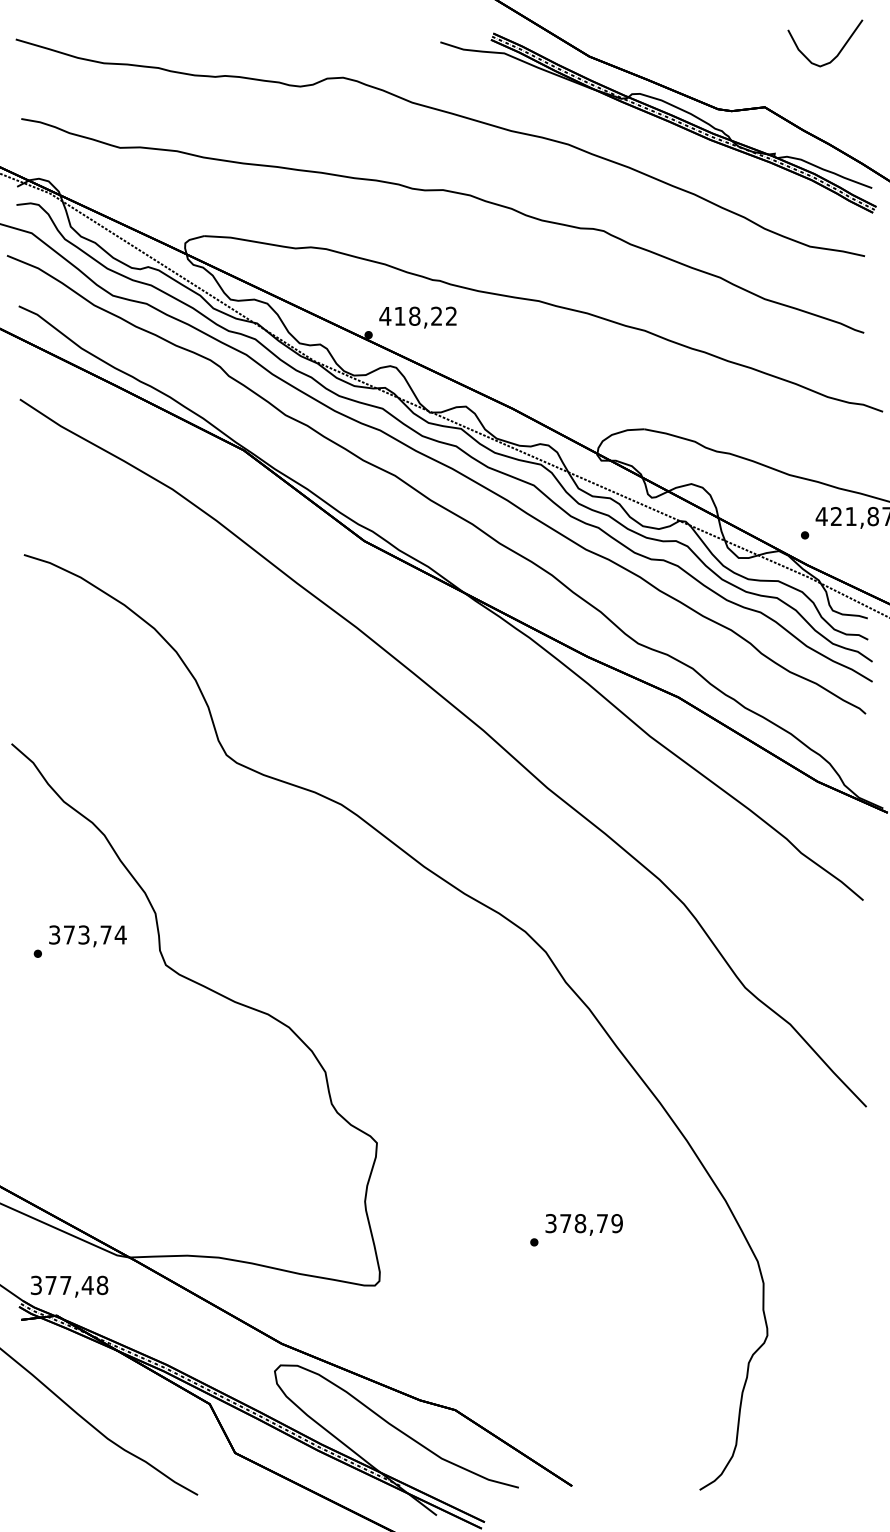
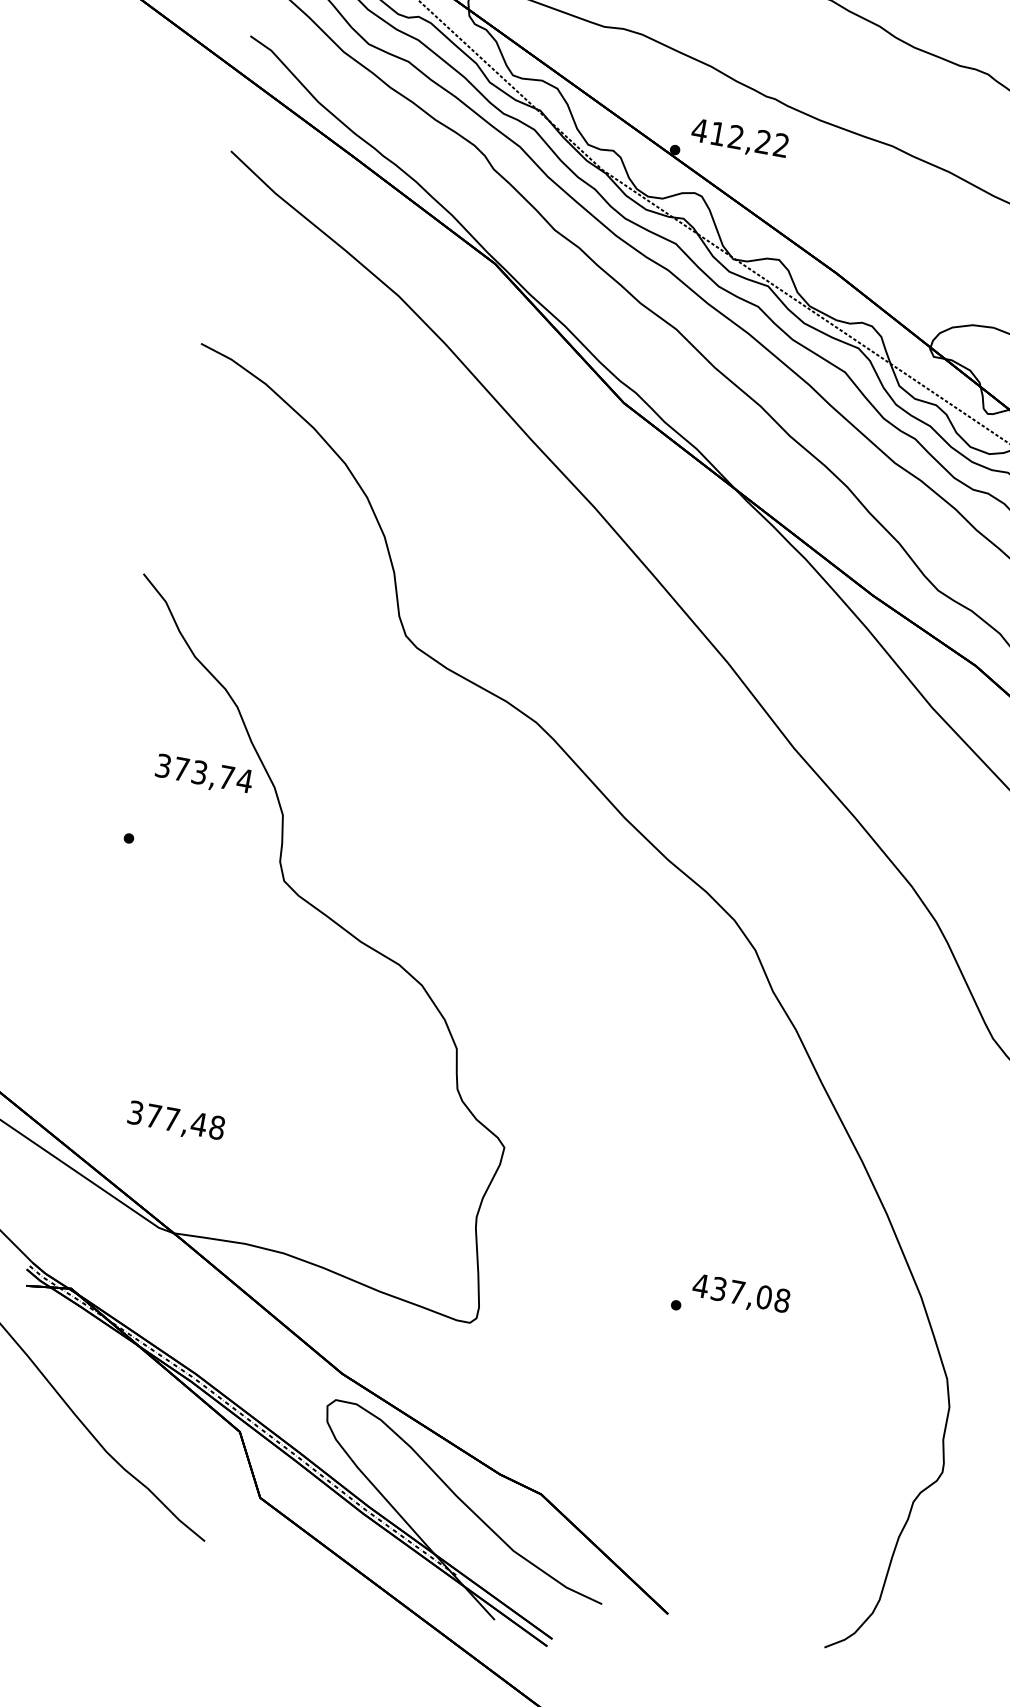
text: (414, 315) -> (736, 136), 418,22 -> 412,22
text: (87, 936) -> (203, 775), moved
text: (583, 1223) -> (740, 1293), 378,79 -> 437,08
text: (69, 1286) -> (176, 1121), moved

